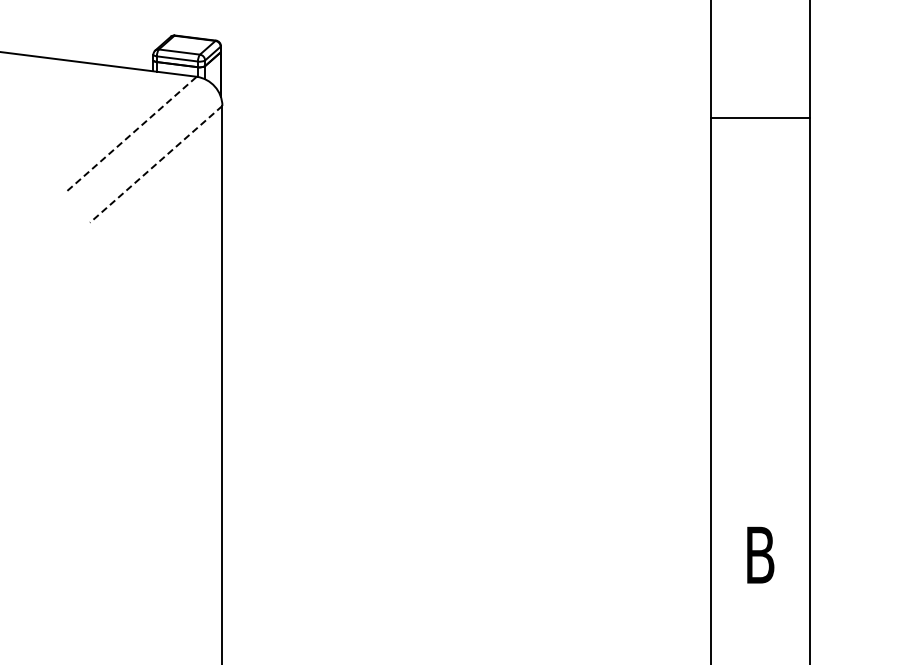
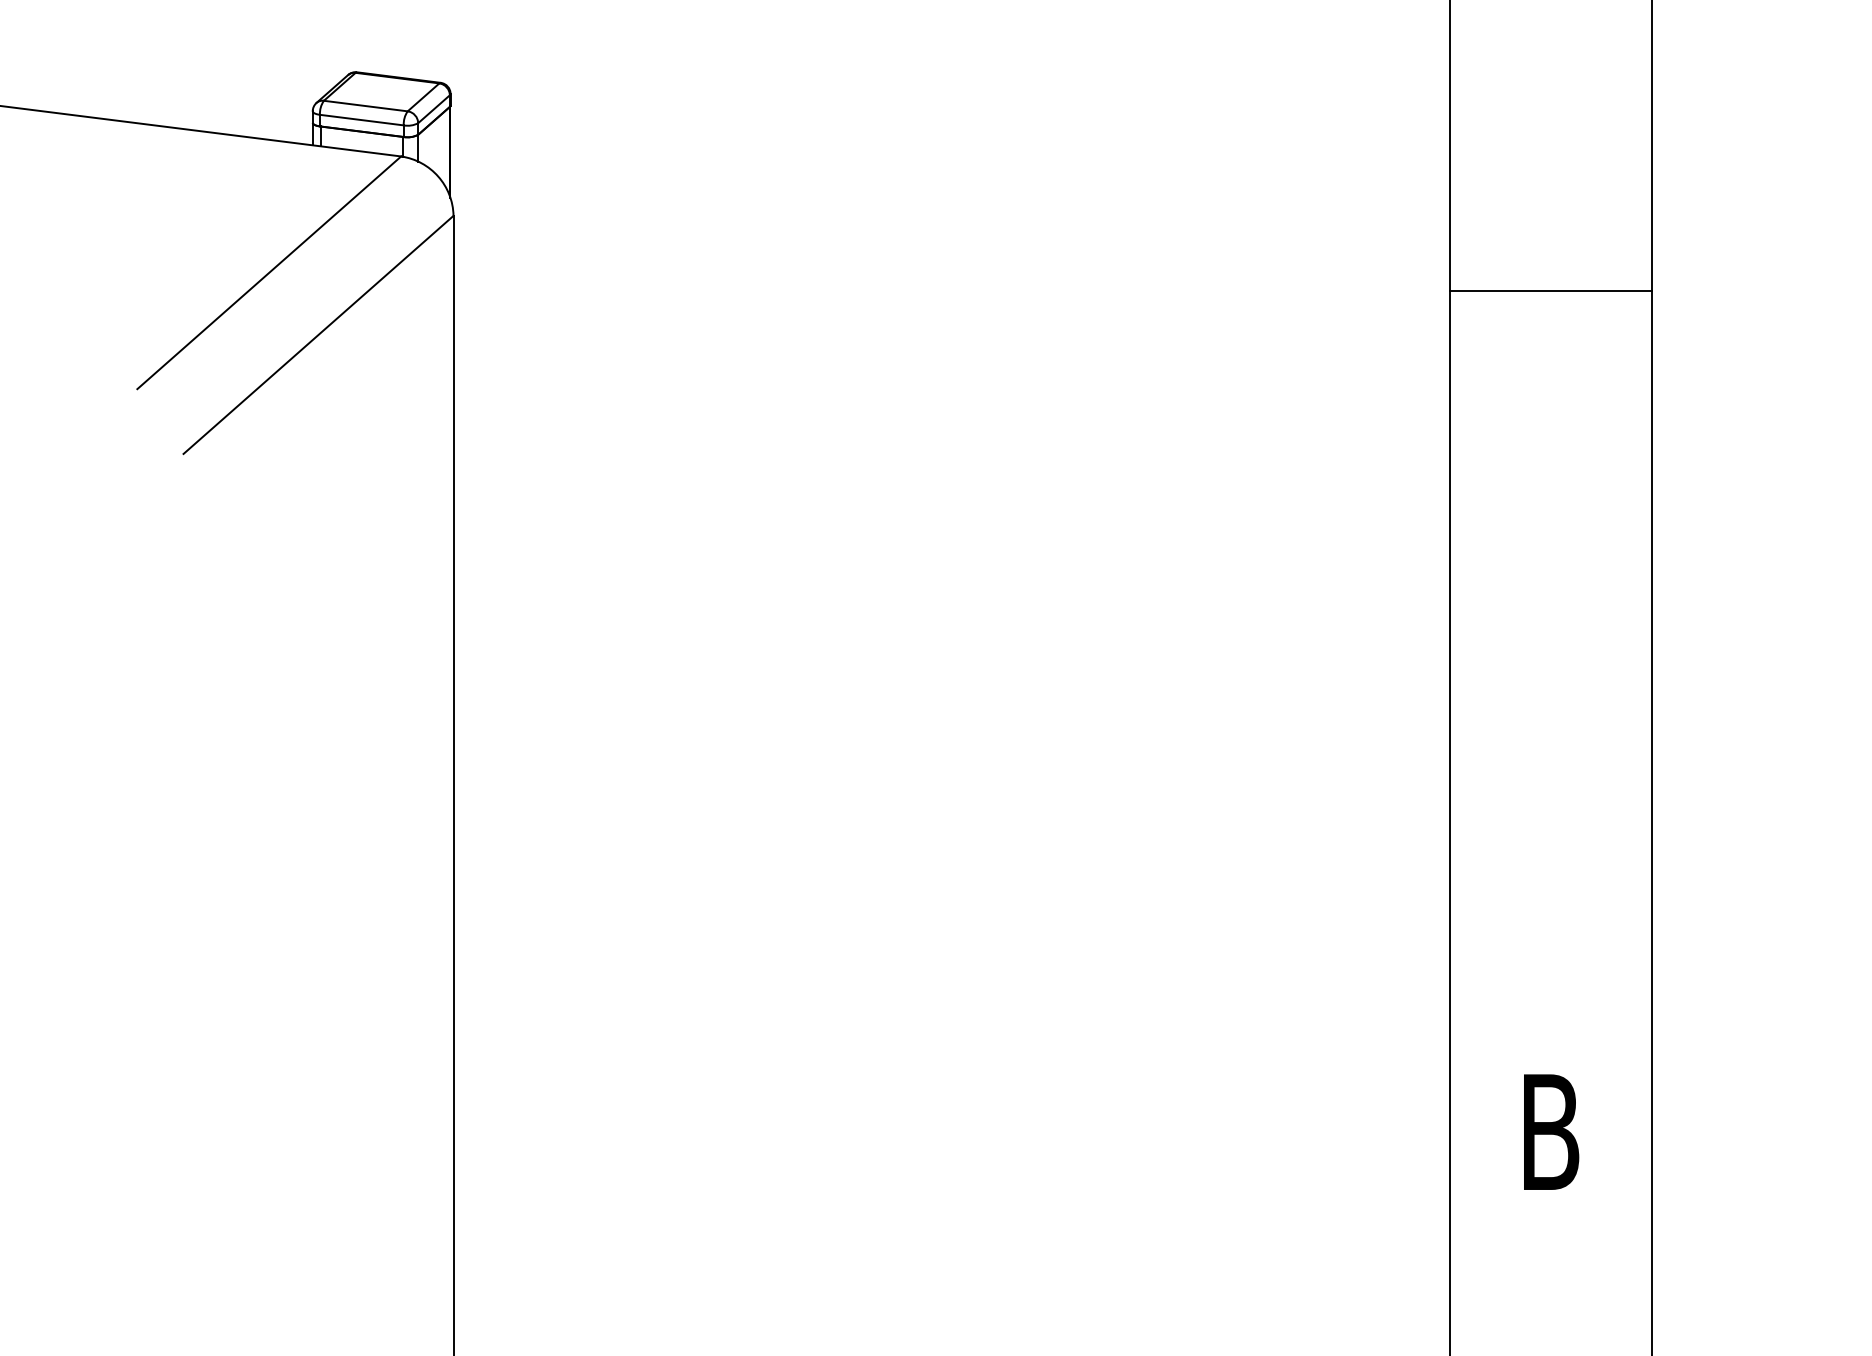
line: (760, 117) -> (1550, 290), moved
line: (132, 133) -> (270, 272), dashed -> solid
line: (155, 164) -> (317, 335), dashed -> solid

